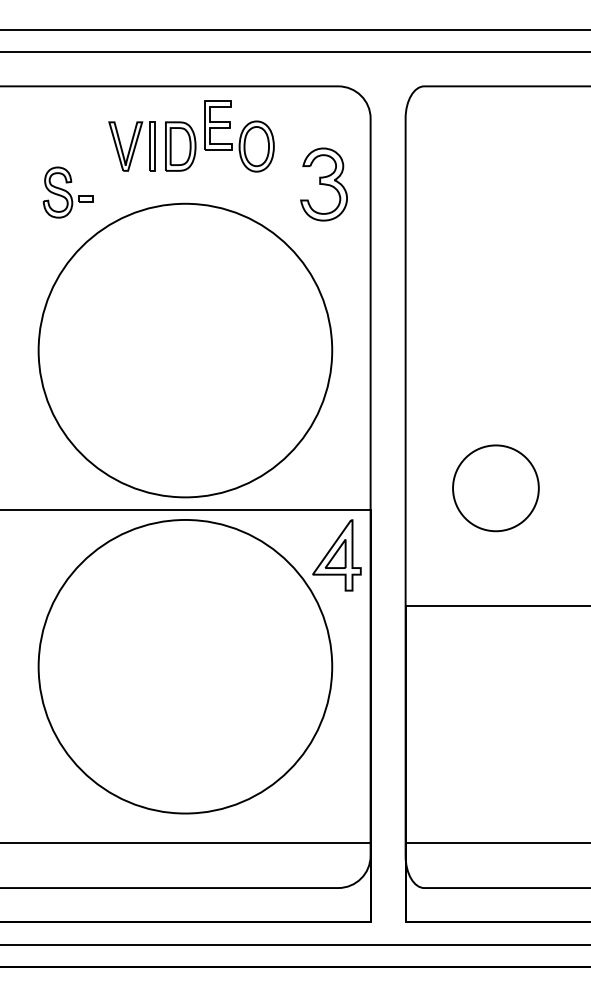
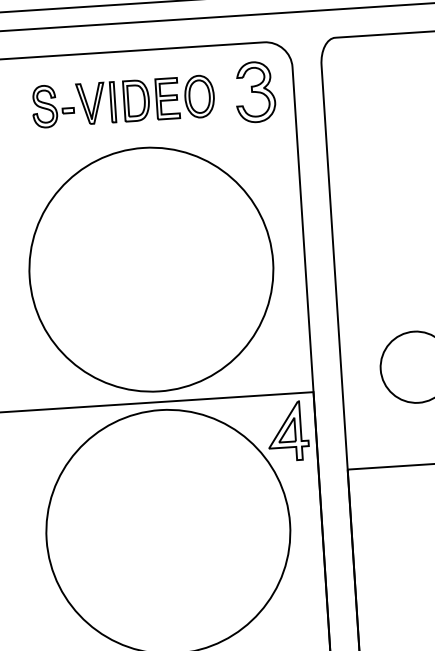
part: (218, 125) -> (167, 98), moved
part: (323, 184) -> (254, 92), moved
part: (67, 192) -> (52, 106), moved

